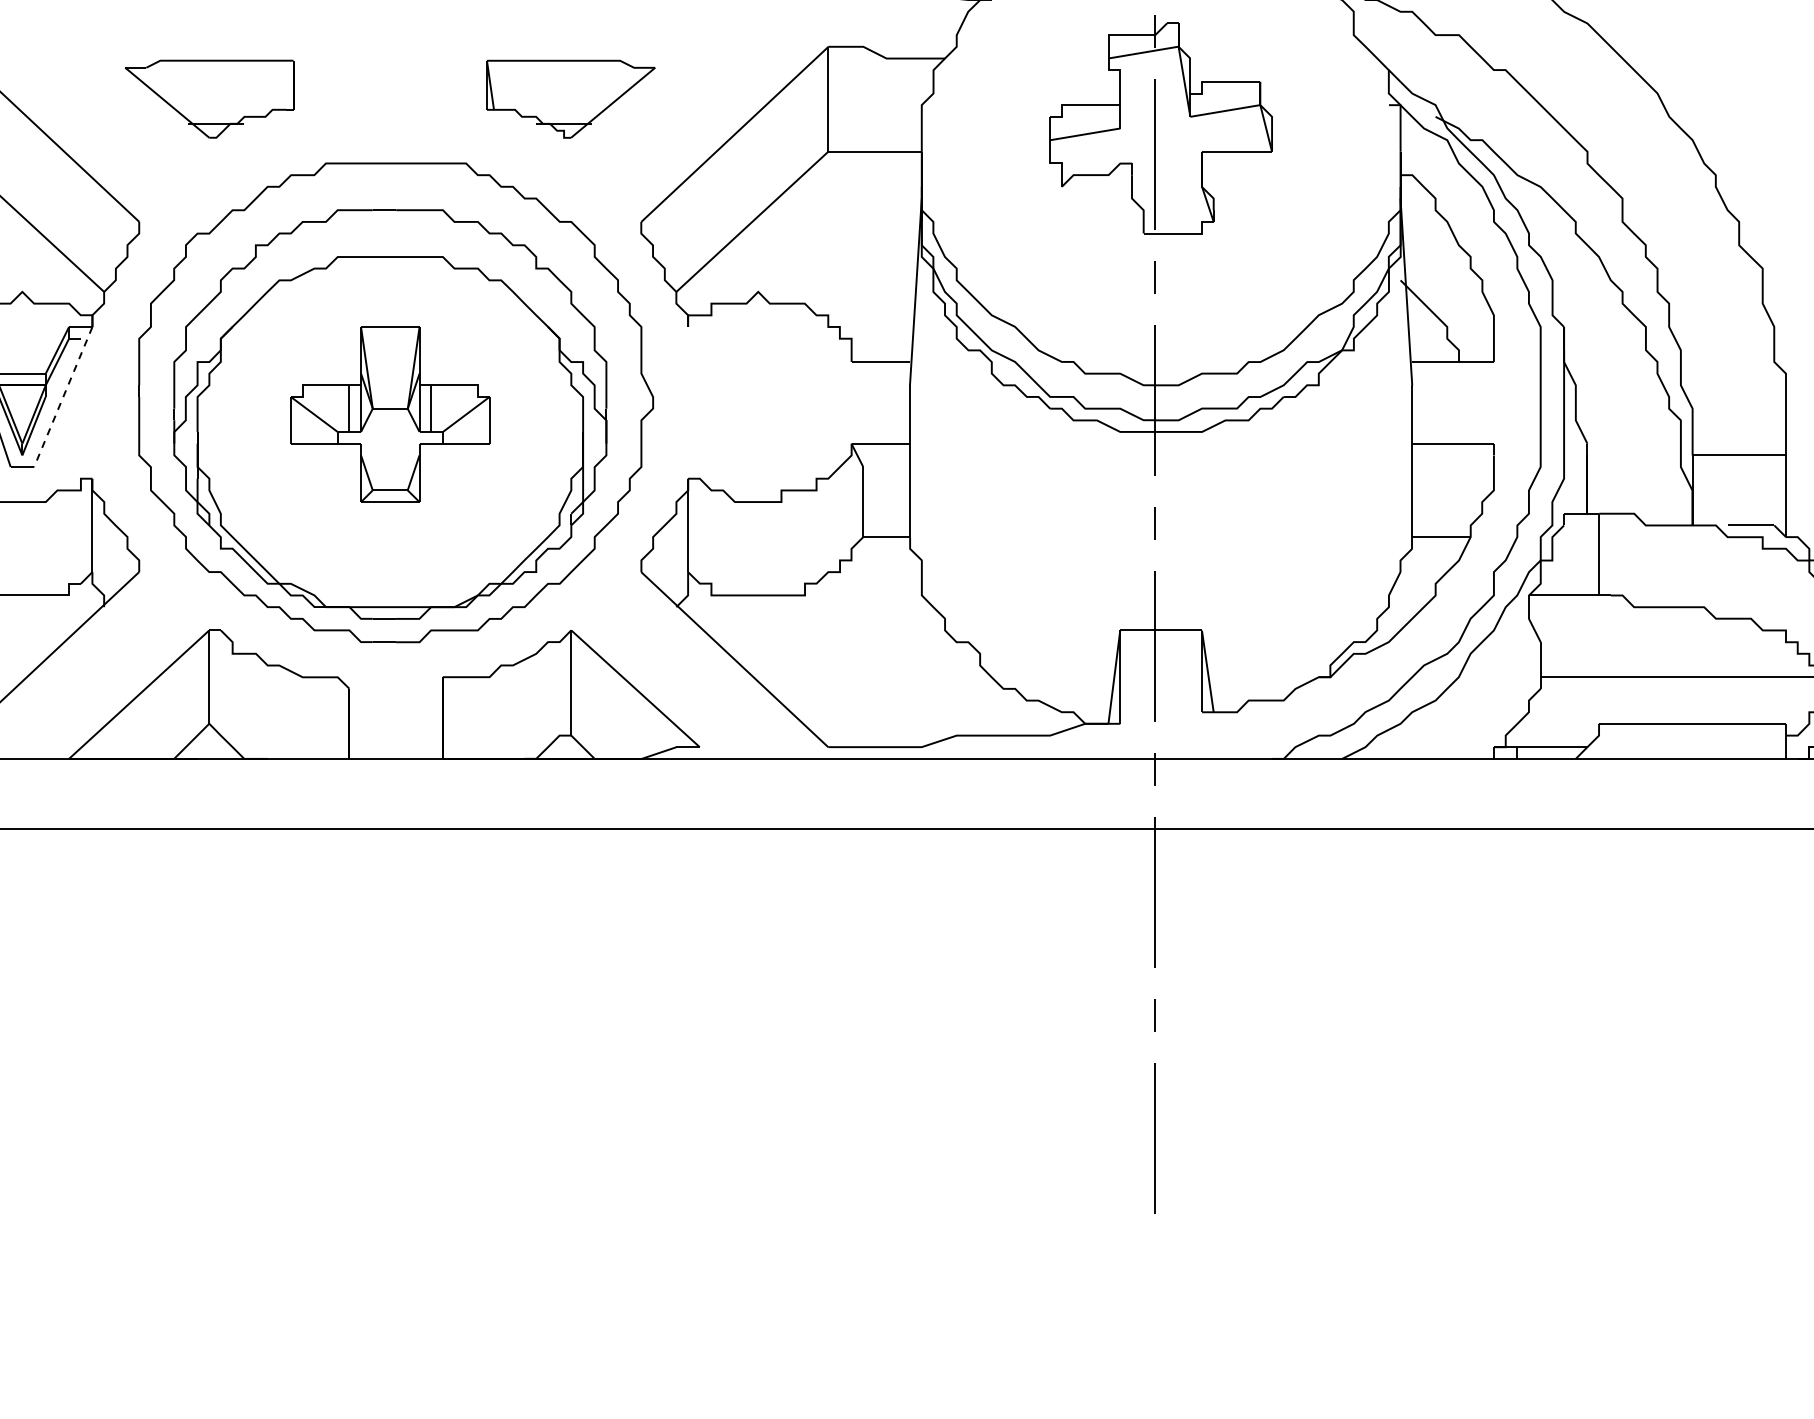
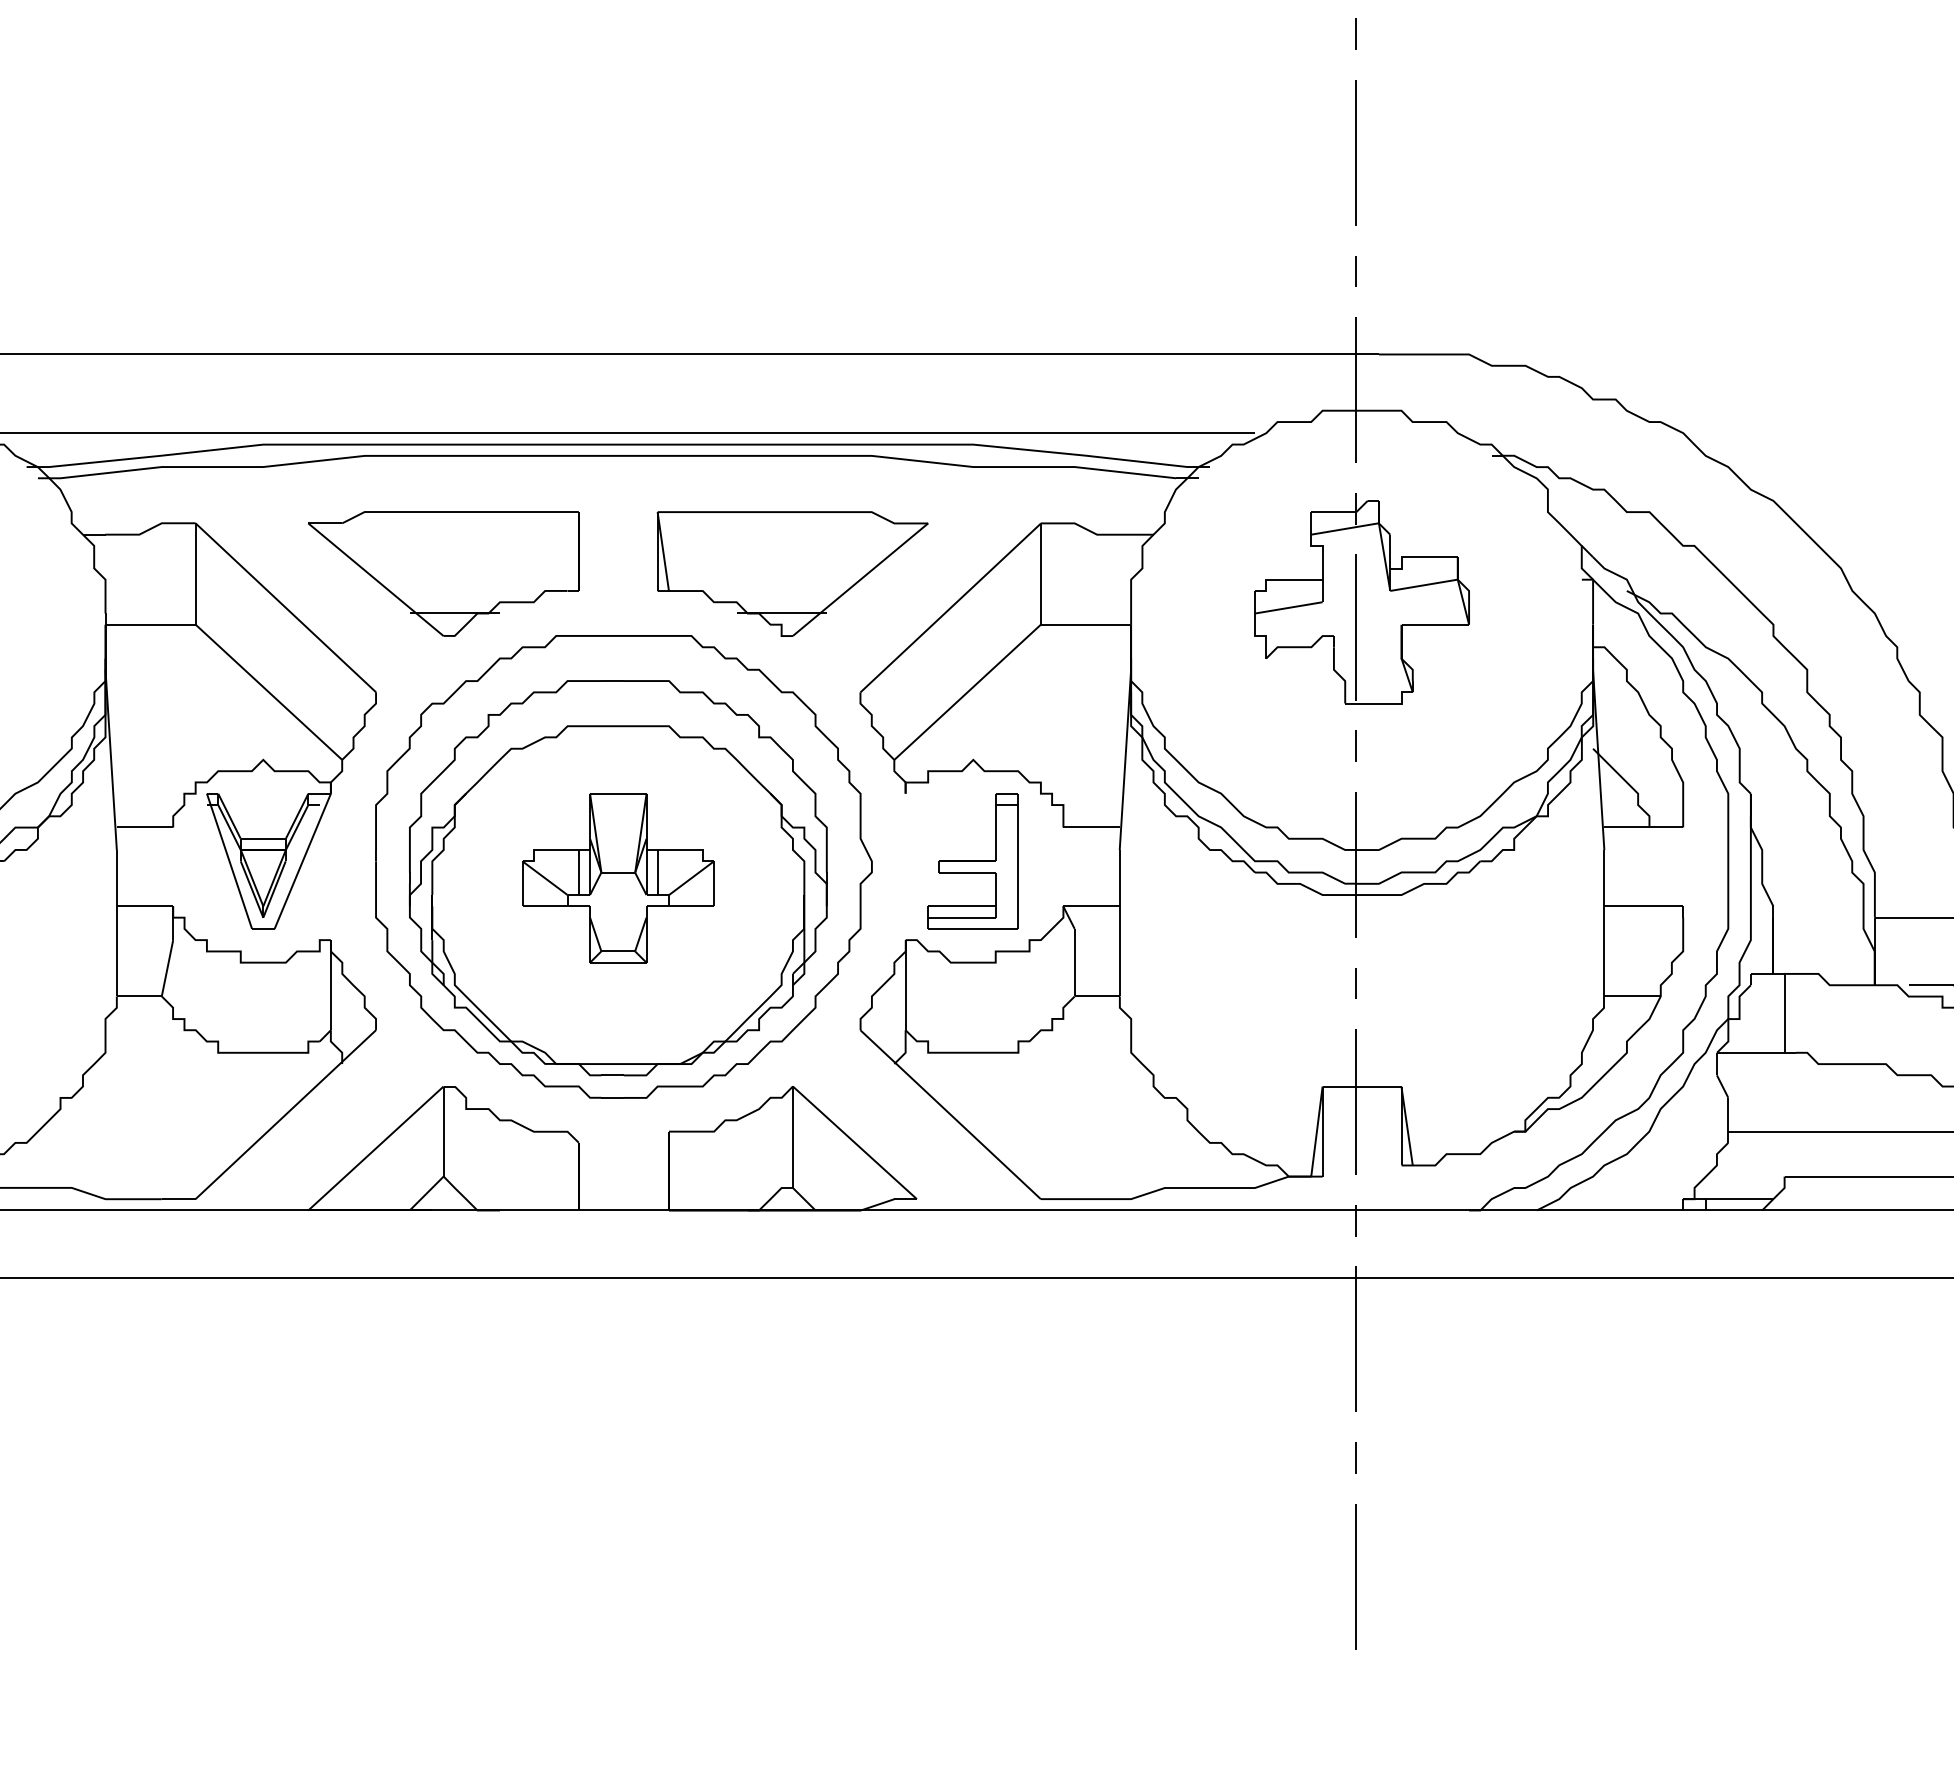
part: (209, 98) -> (443, 573), size x1.67
part: (570, 98) -> (792, 573), size x1.67
line: (63, 397) -> (302, 861), dashed -> solid
part: (757, 397) -> (972, 861), added

